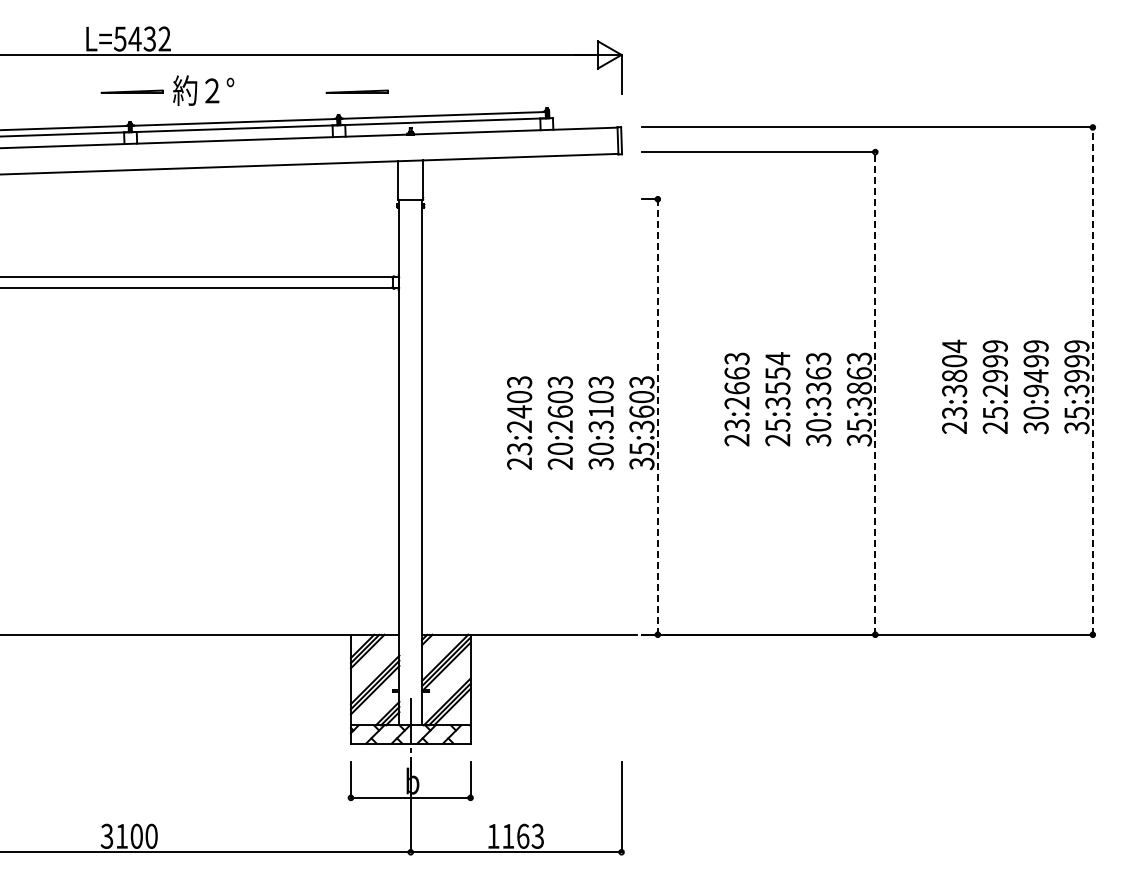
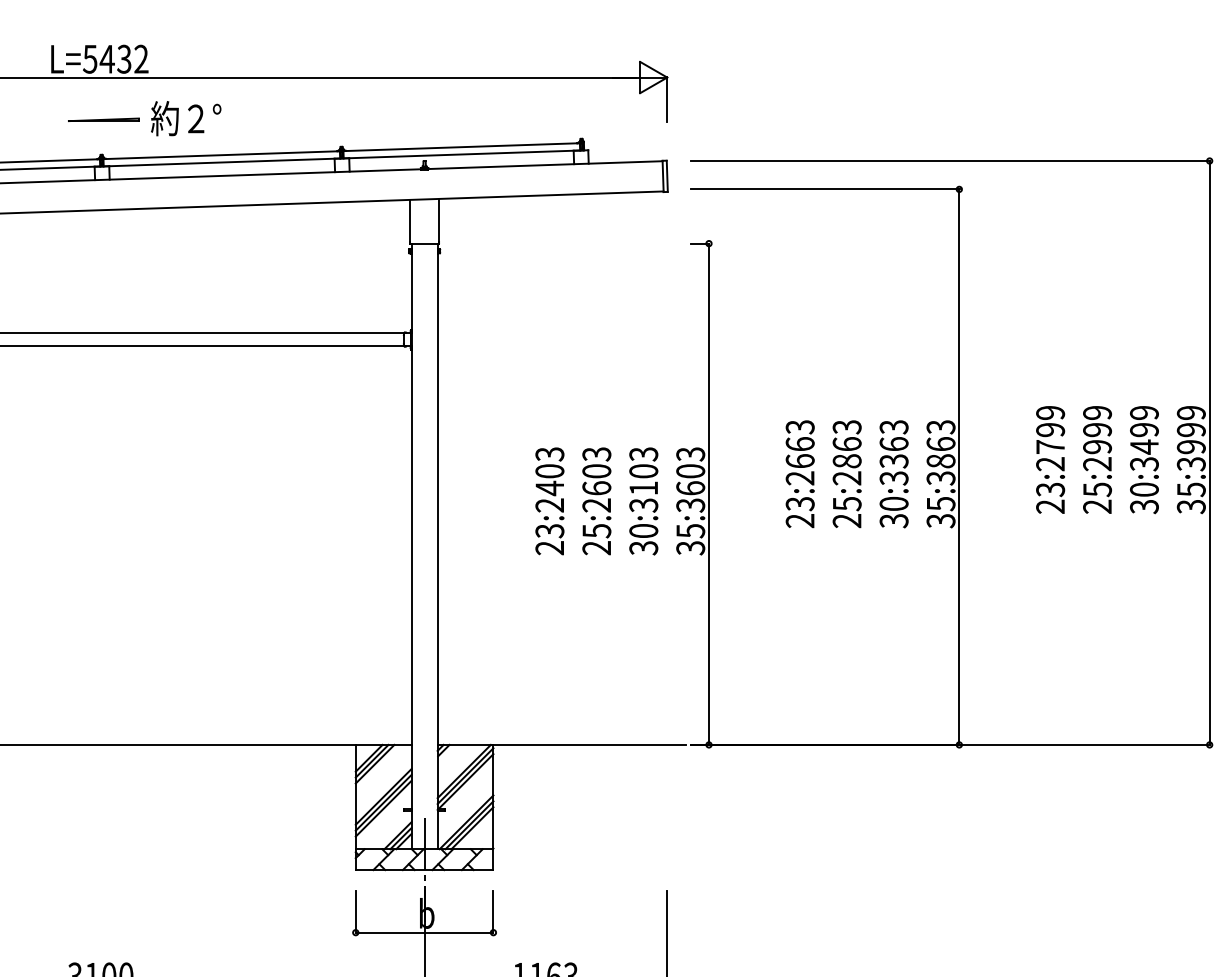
line: (356, 91) -> (362, 119), removed
text: (954, 368) -> (1050, 438), 23:3804 -> 23:2799
text: (777, 380) -> (846, 452), 25:3554 -> 25:2863
line: (1092, 381) -> (1209, 453), dashed -> solid
text: (1036, 390) -> (1144, 463), 30:9499 -> 30:3499
line: (875, 392) -> (959, 466), dashed -> solid
line: (657, 417) -> (708, 494), dashed -> solid
text: (559, 448) -> (595, 530), 20:2603 -> 25:2603

